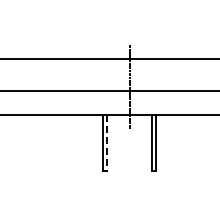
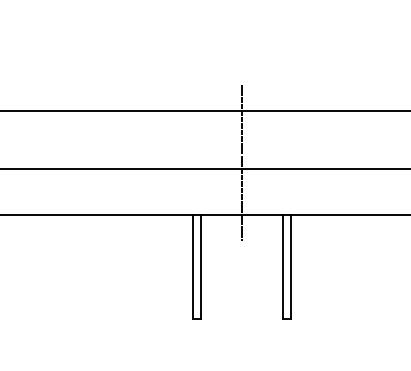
line: (107, 143) -> (200, 267), dashed -> solid

